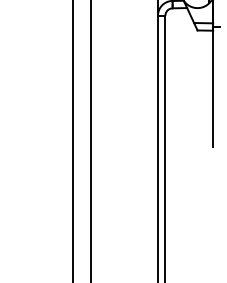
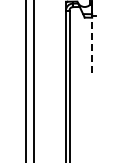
line: (213, 87) -> (92, 44), solid -> dashed

